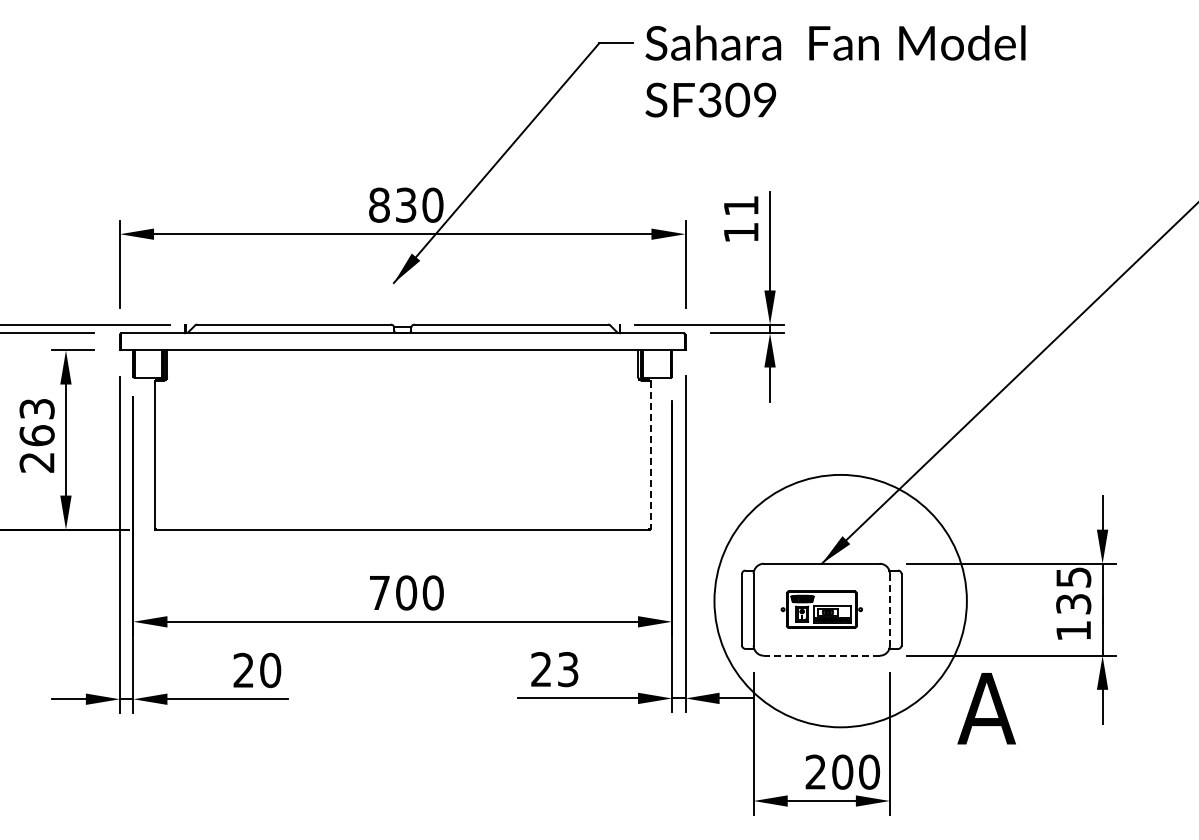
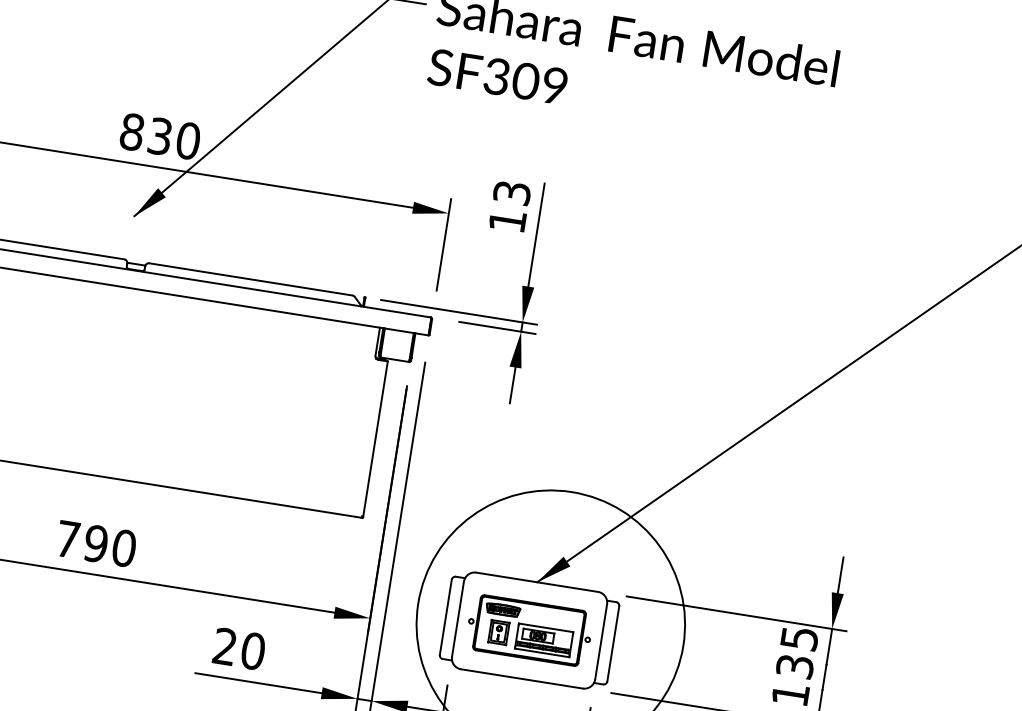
text: (740, 206) -> (511, 193), 11 -> 13
line: (650, 454) -> (375, 439), dashed -> solid
text: (406, 592) -> (96, 543), 700 -> 790
part: (821, 609) -> (529, 630), size x1.43
line: (889, 609) -> (600, 641), dashed -> solid
line: (821, 655) -> (521, 678), dashed -> solid
text: (567, 669) -> (252, 651), 23 -> 20

